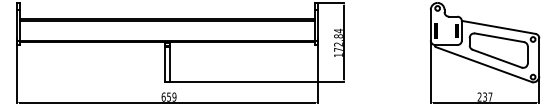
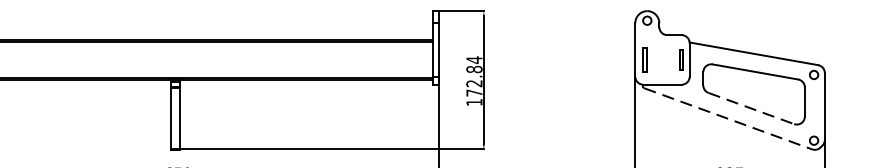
line: (497, 58) -> (751, 108), solid -> dashed
line: (484, 64) -> (729, 118), solid -> dashed

